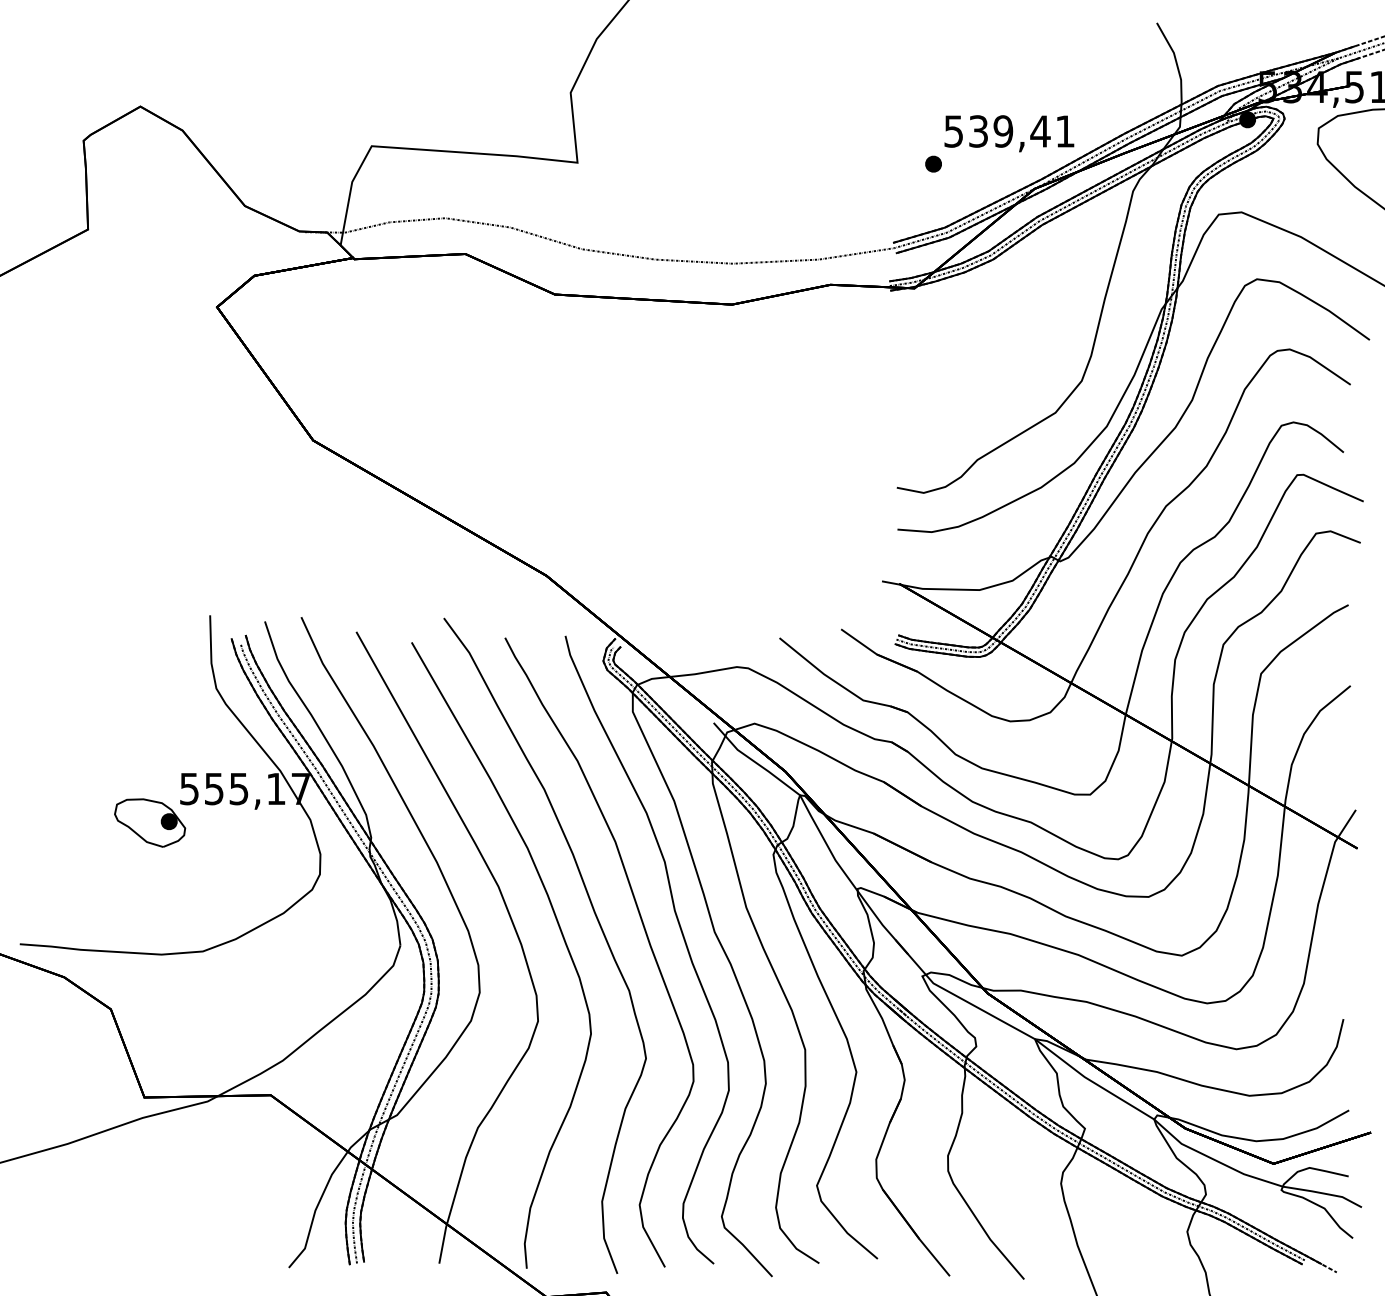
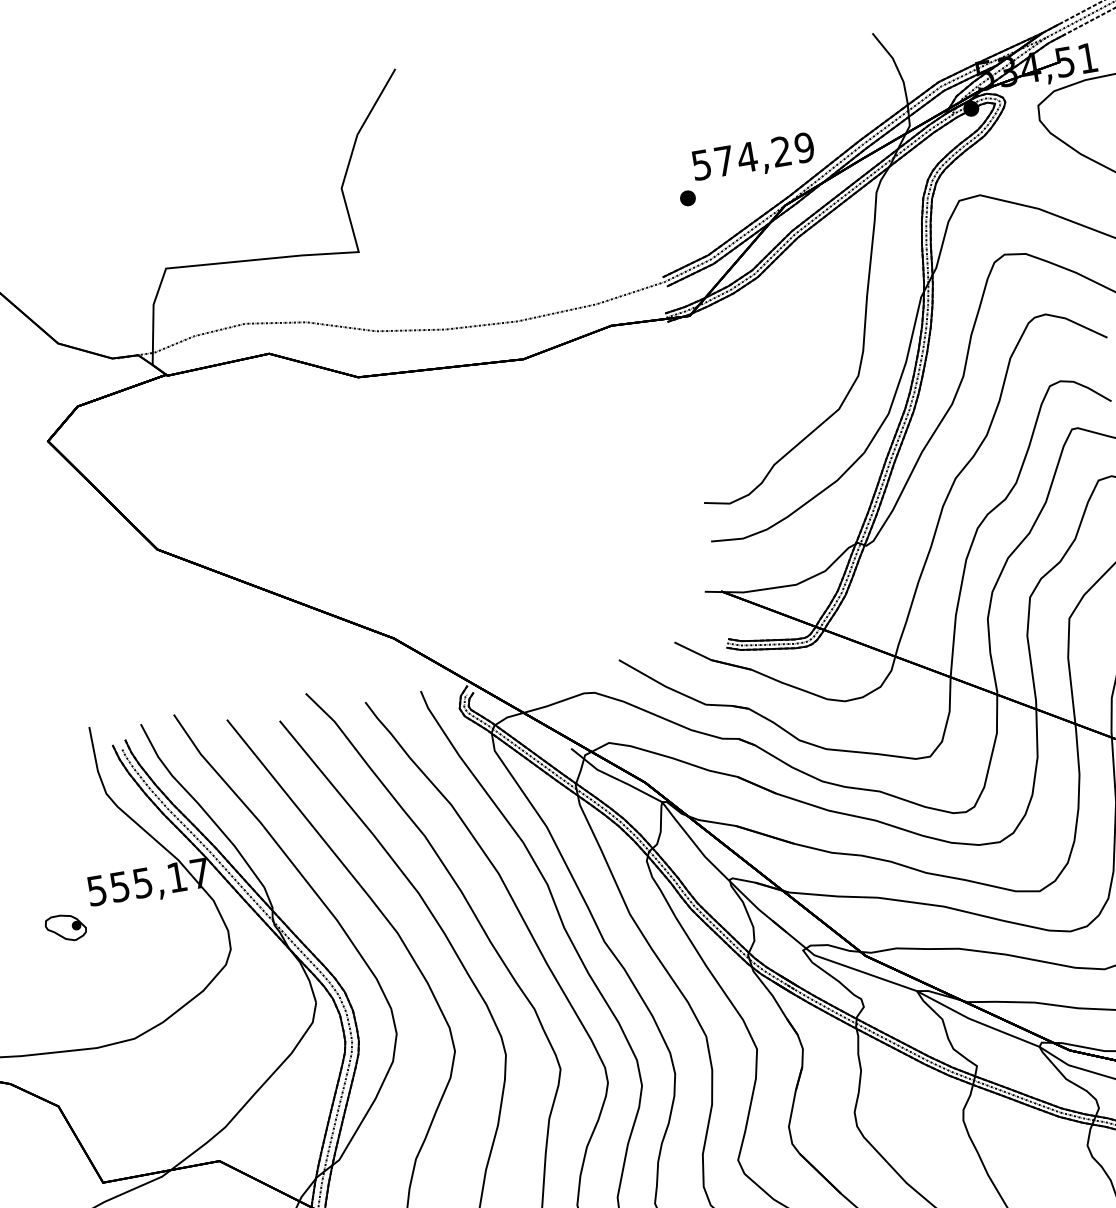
text: (1021, 131) -> (764, 154), 539,41 -> 574,29
part: (150, 822) -> (66, 927), size x0.6

